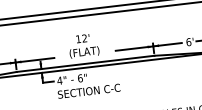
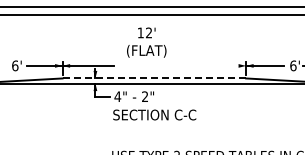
text: (83, 45) -> (146, 42), moved
line: (134, 48) -> (220, 65), removed
line: (85, 63) -> (154, 78), solid -> dashed
text: (80, 78) -> (145, 96), 6" -> 2"

